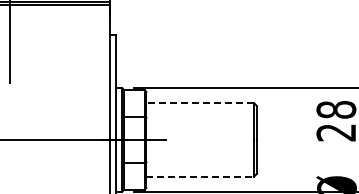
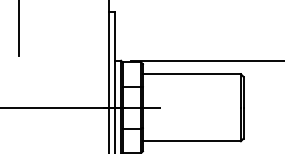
line: (200, 103) -> (192, 74), dashed -> solid
line: (200, 176) -> (192, 141), dashed -> solid

